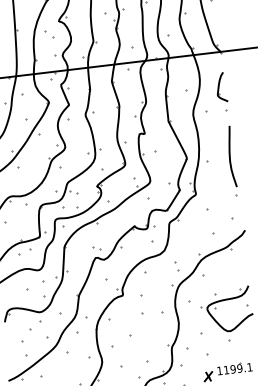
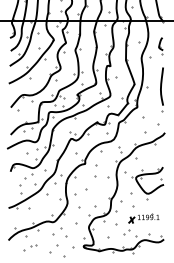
part: (221, 91) -> (160, 45), size x0.7

